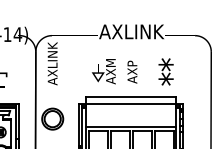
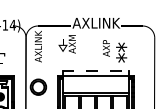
text: (103, 71) -> (66, 44), moved
text: (132, 71) -> (106, 47), moved
line: (131, 97) -> (96, 71), solid -> dashed

